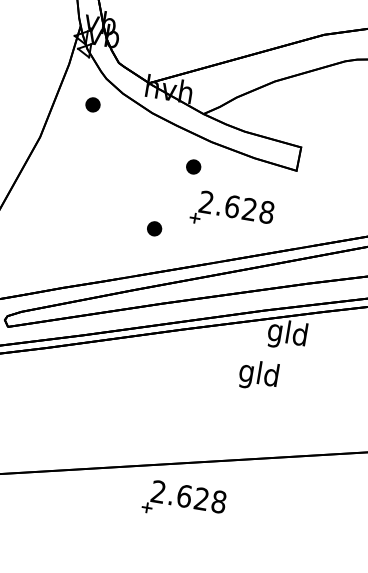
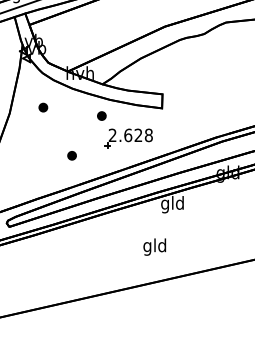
part: (93, 104) -> (43, 107), moved
part: (153, 228) -> (71, 155), moved
text: (258, 374) -> (154, 246), moved
part: (184, 501) -> (128, 311), removed

